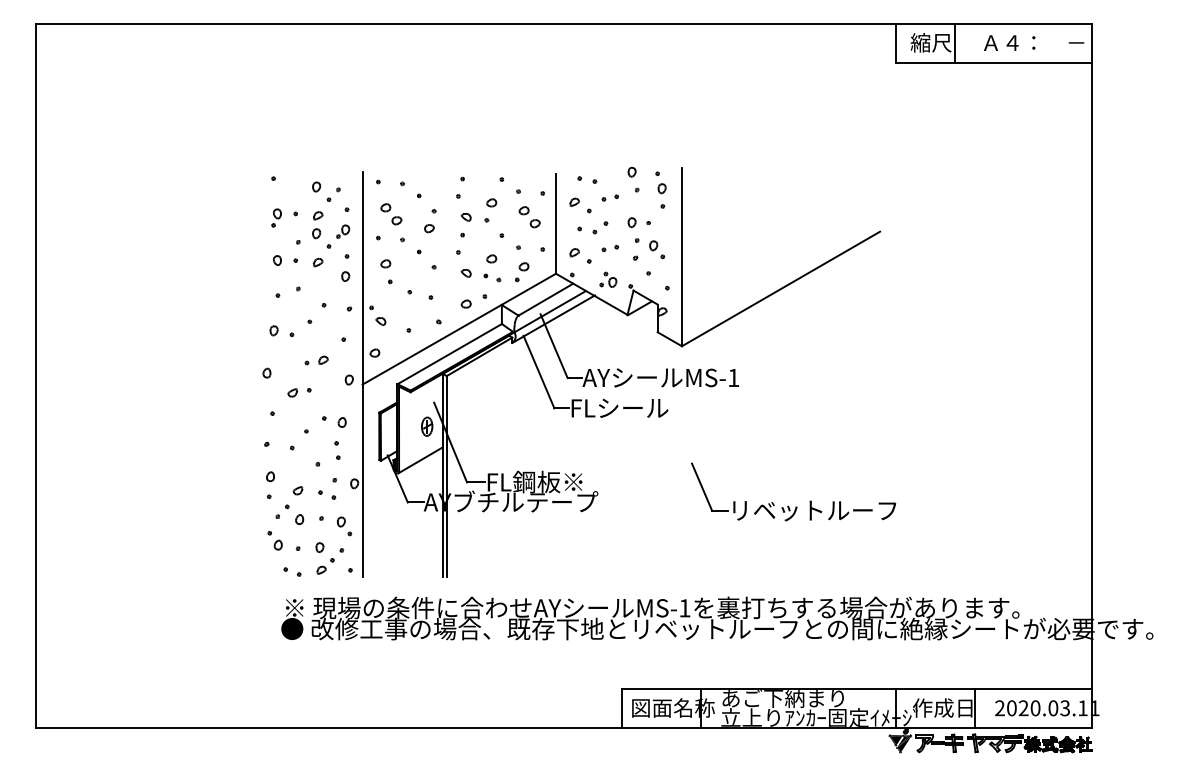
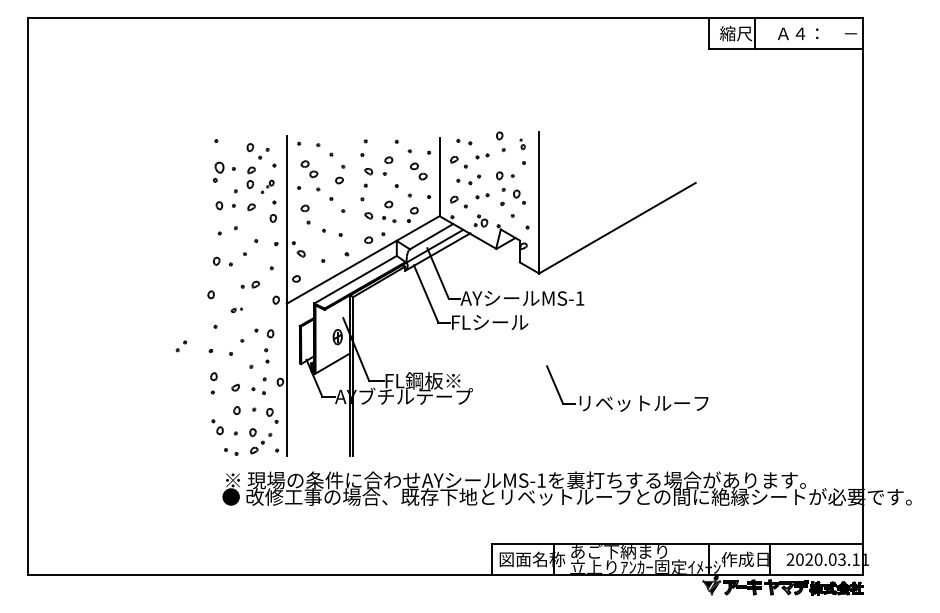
part: (660, 183) -> (522, 144), size x0.6
part: (276, 217) -> (218, 171), size x1.4
part: (338, 236) -> (267, 186), size x0.7
part: (299, 393) -> (236, 310), size x0.6
part: (282, 511) -> (181, 346), moved

